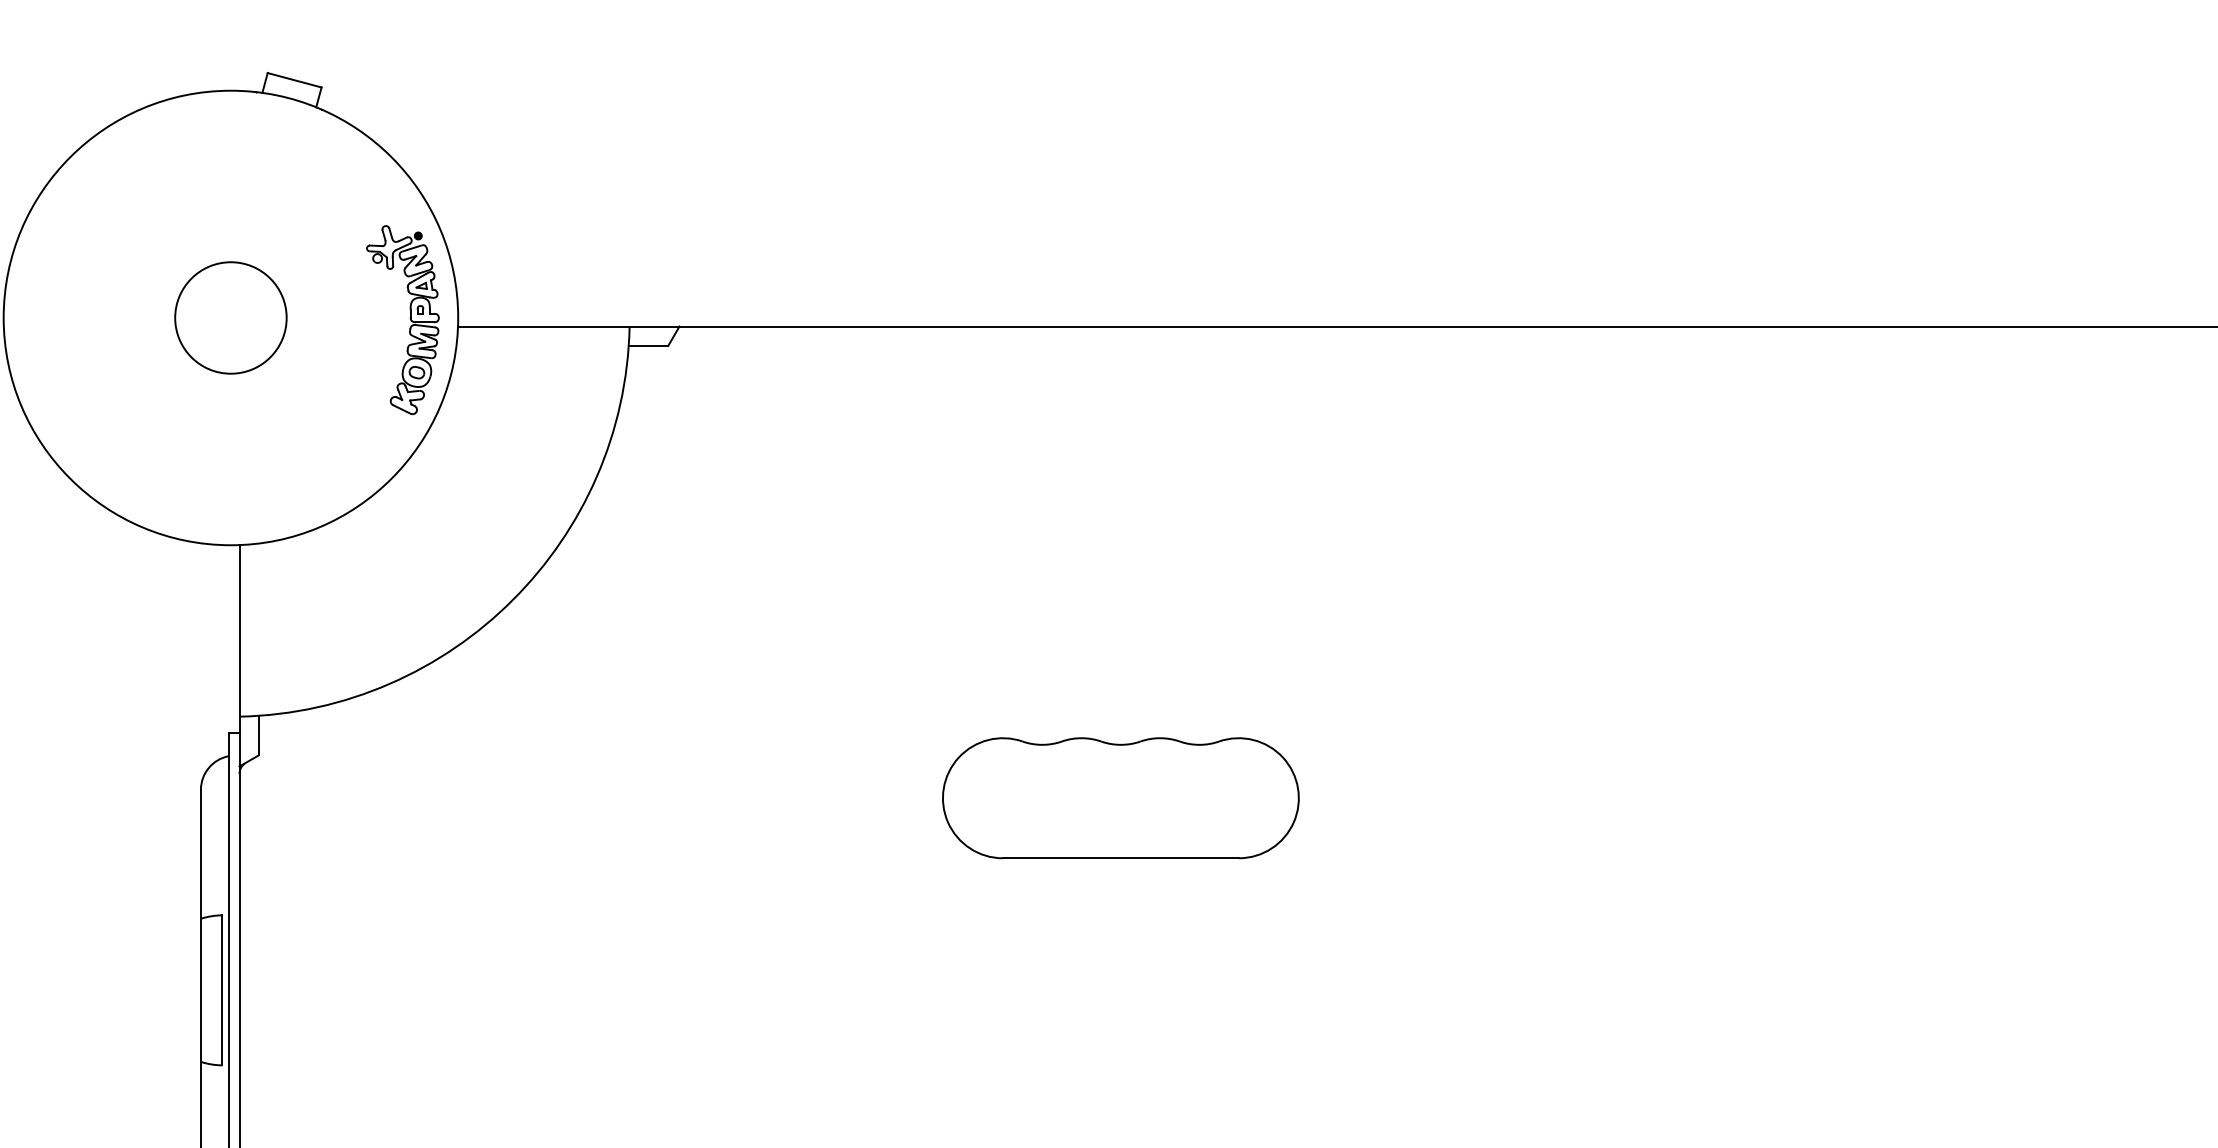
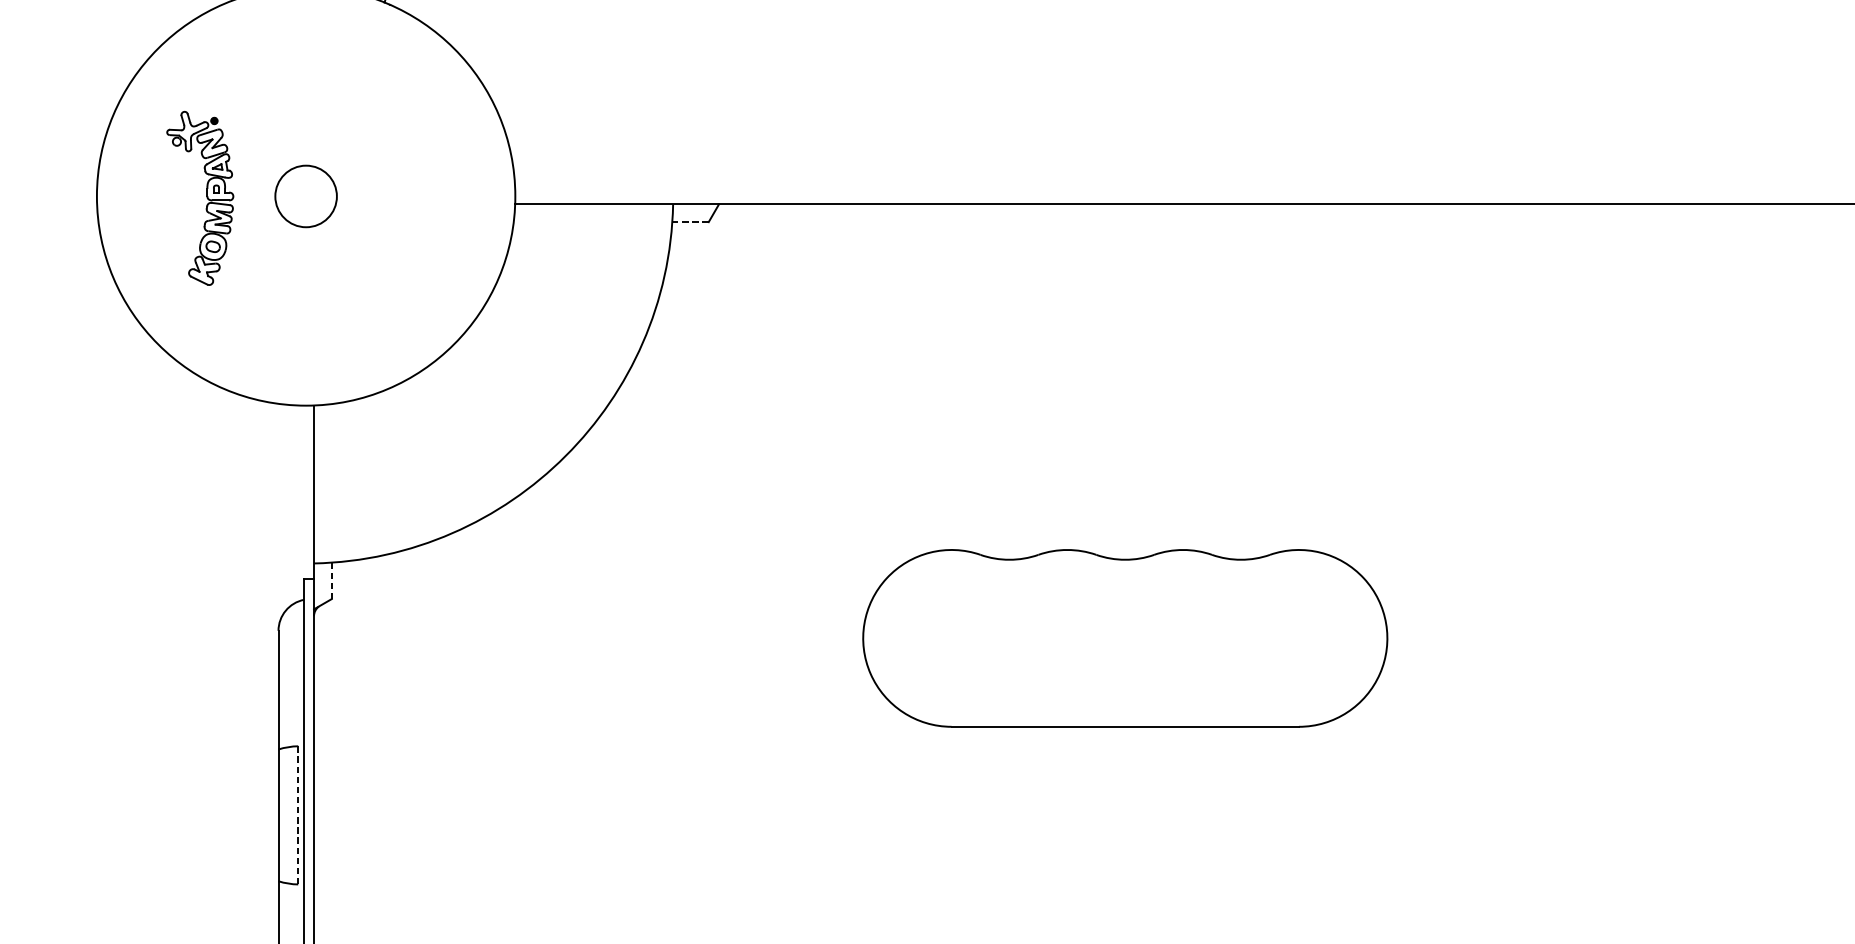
circle: (230, 317) -> (305, 196), size x0.6
part: (409, 318) -> (206, 196), moved
line: (648, 345) -> (690, 221), solid -> dashed
line: (258, 735) -> (331, 580), solid -> dashed
part: (1120, 798) -> (1124, 638), size x1.6
line: (222, 990) -> (298, 815), solid -> dashed

